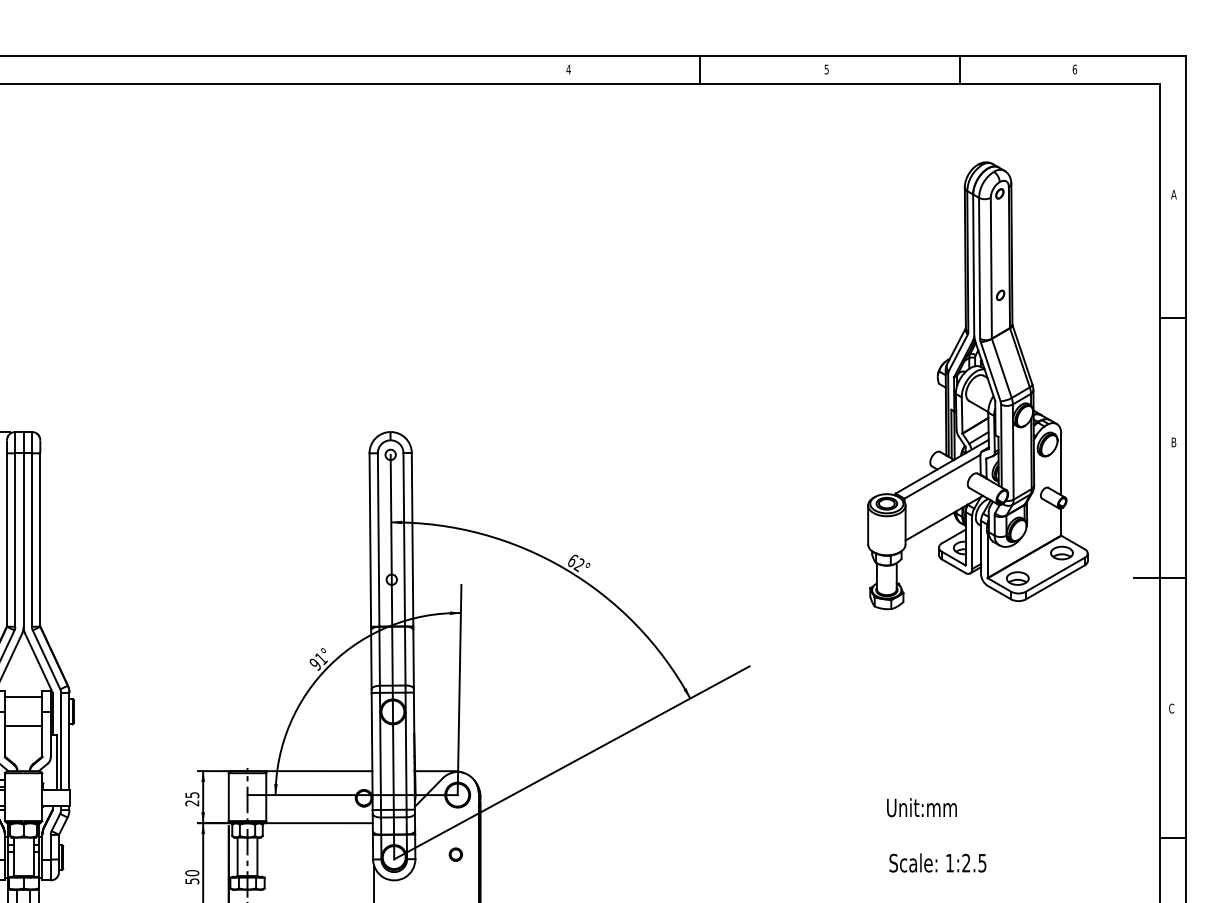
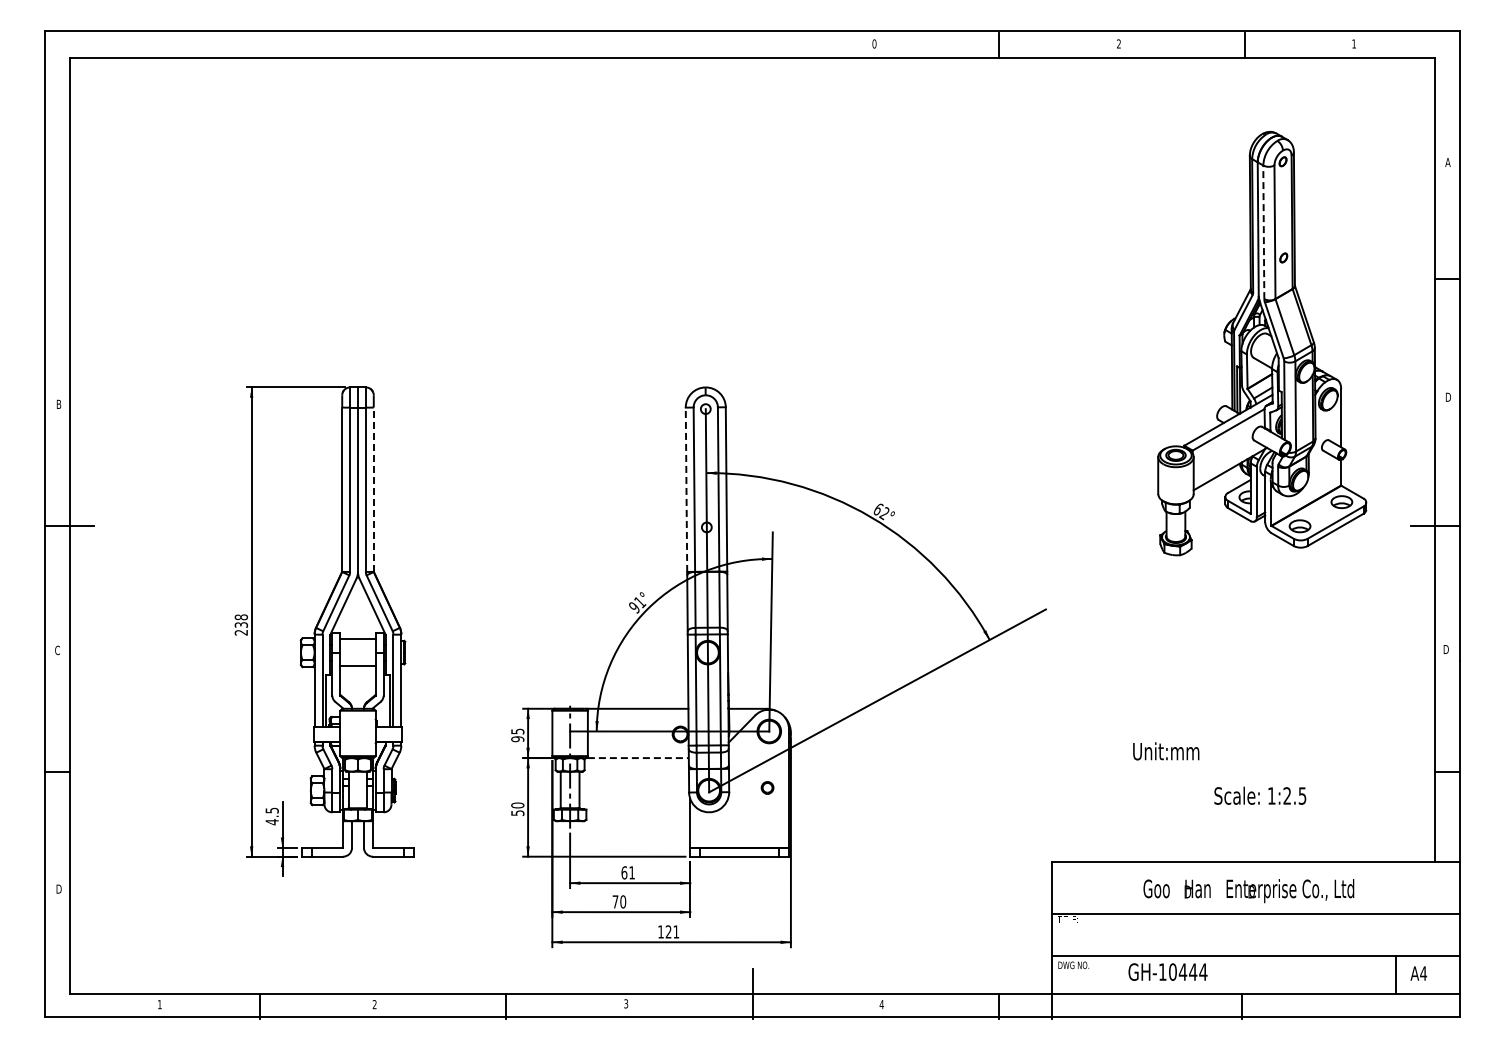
text: (568, 69) -> (874, 43), 4 -> 0
text: (826, 69) -> (1118, 43), 5 -> 2
text: (1075, 69) -> (1354, 43), 6 -> 1
line: (979, 268) -> (1263, 232), solid -> dashed
text: (1174, 441) -> (1448, 396), B -> D
line: (40, 539) -> (373, 489), solid -> dashed
line: (370, 539) -> (686, 489), solid -> dashed
text: (1171, 708) -> (1445, 649), C -> D
text: (191, 803) -> (517, 739), 25 -> 95
text: (922, 807) -> (1166, 751), moved
line: (319, 823) -> (638, 758), solid -> dashed
text: (938, 862) -> (1260, 795), moved

